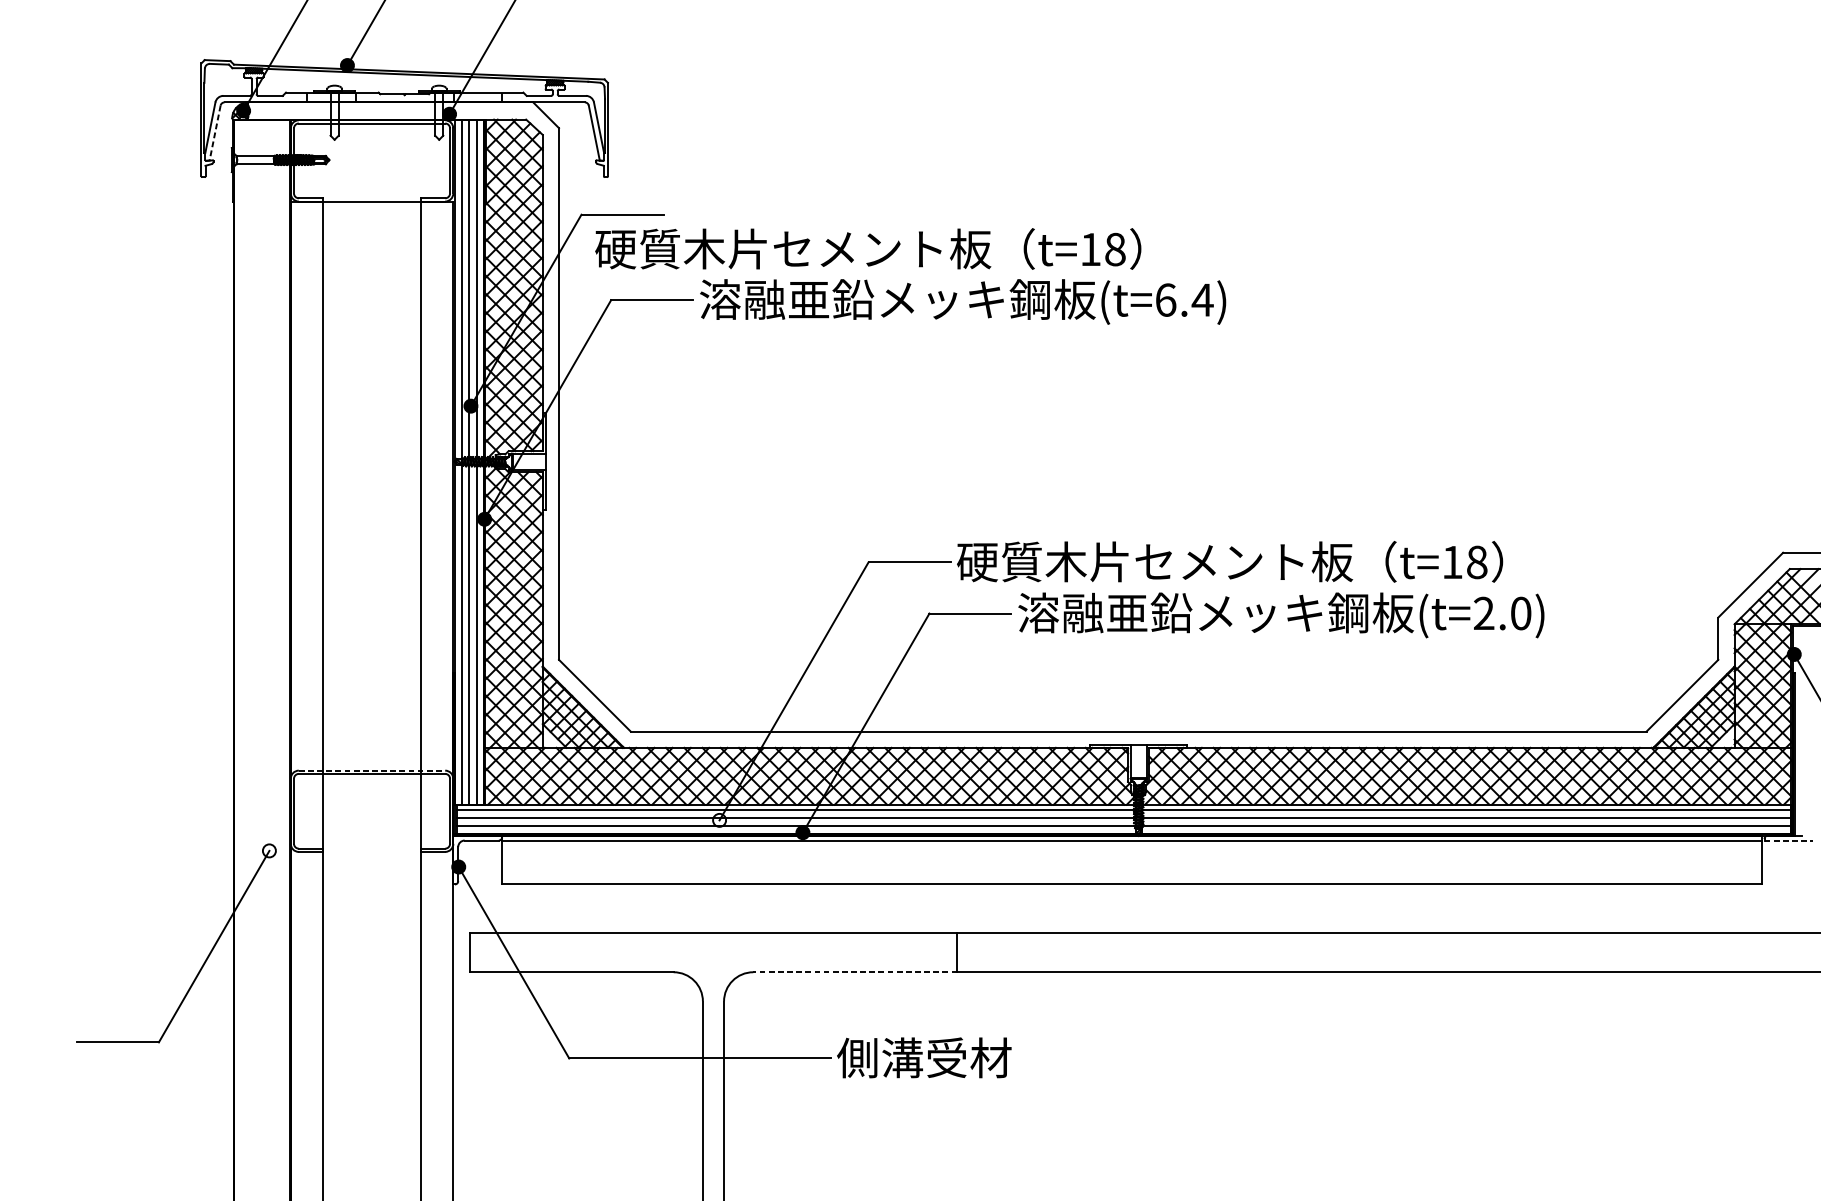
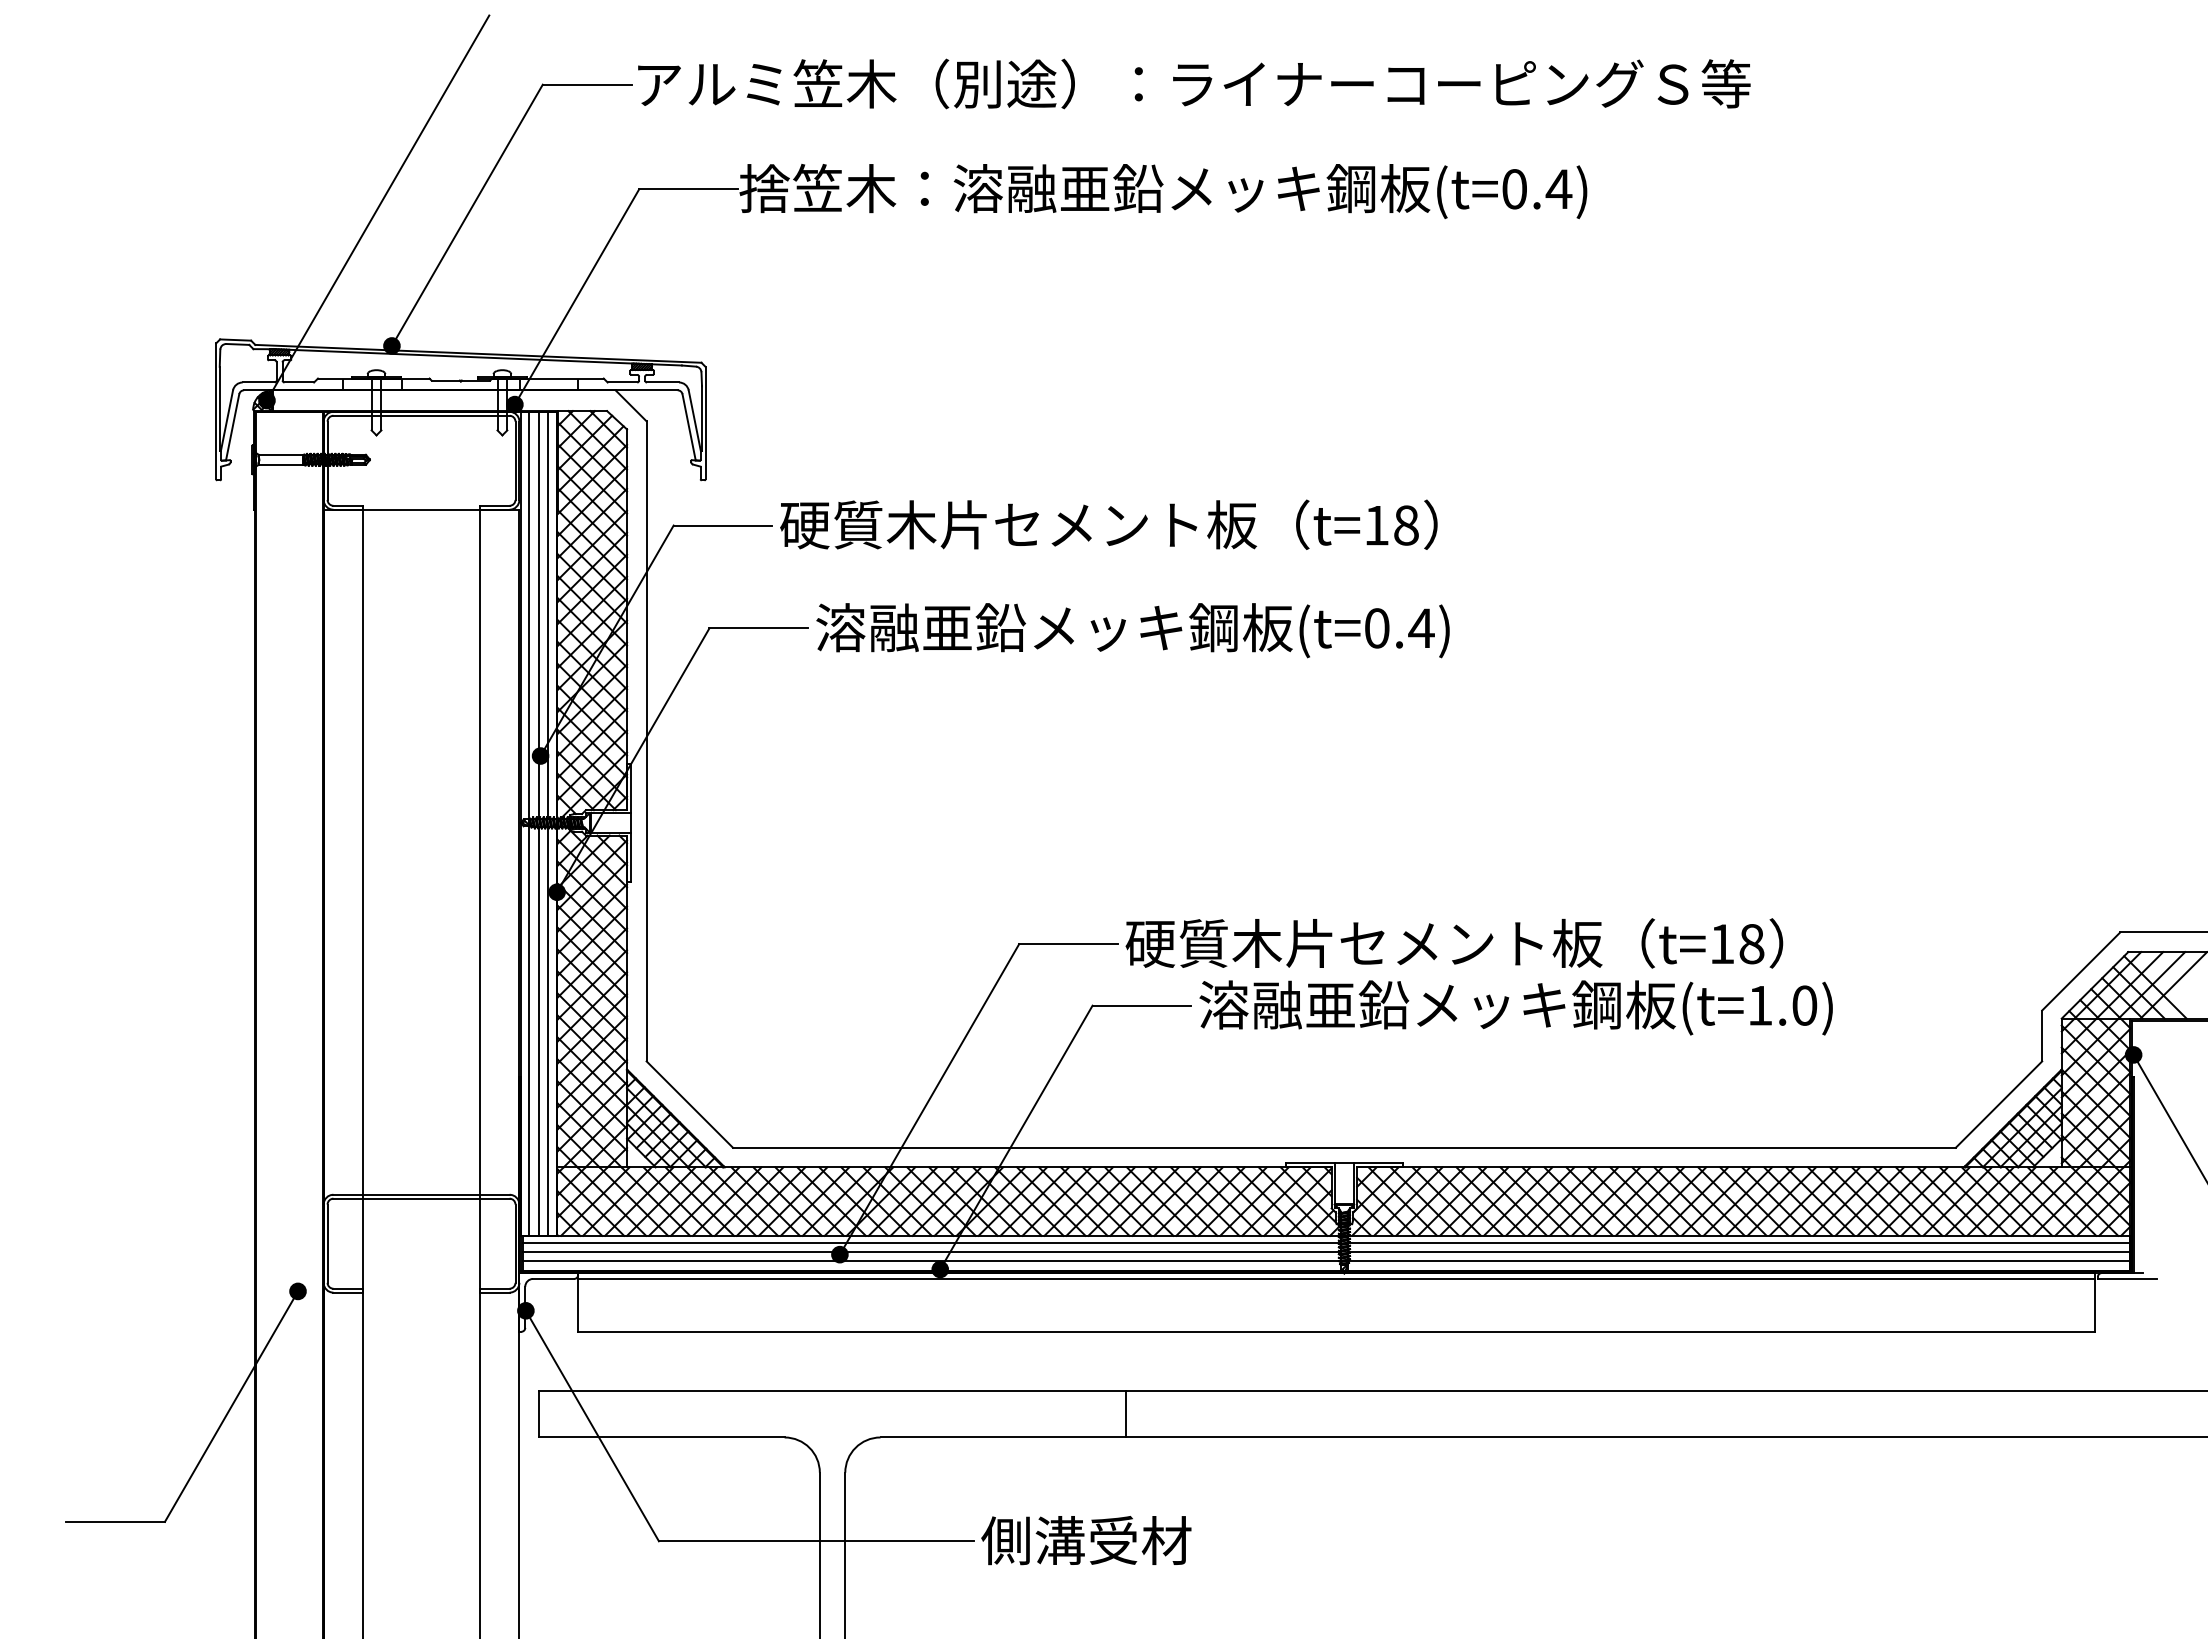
line: (215, 133) -> (232, 427), dashed -> solid
text: (867, 248) -> (1108, 524), moved
text: (1166, 300) -> (1377, 628), (t=6.4) -> (t=0.4)
text: (1484, 613) -> (1760, 1005), (t=2.0) -> (t=1.0)
line: (372, 770) -> (422, 1194), dashed -> solid
fill: (719, 820) -> (839, 1254), added
line: (1789, 840) -> (2127, 1278), dashed -> solid
fill: (269, 850) -> (297, 1291), added
line: (855, 972) -> (1003, 1437), dashed -> solid

